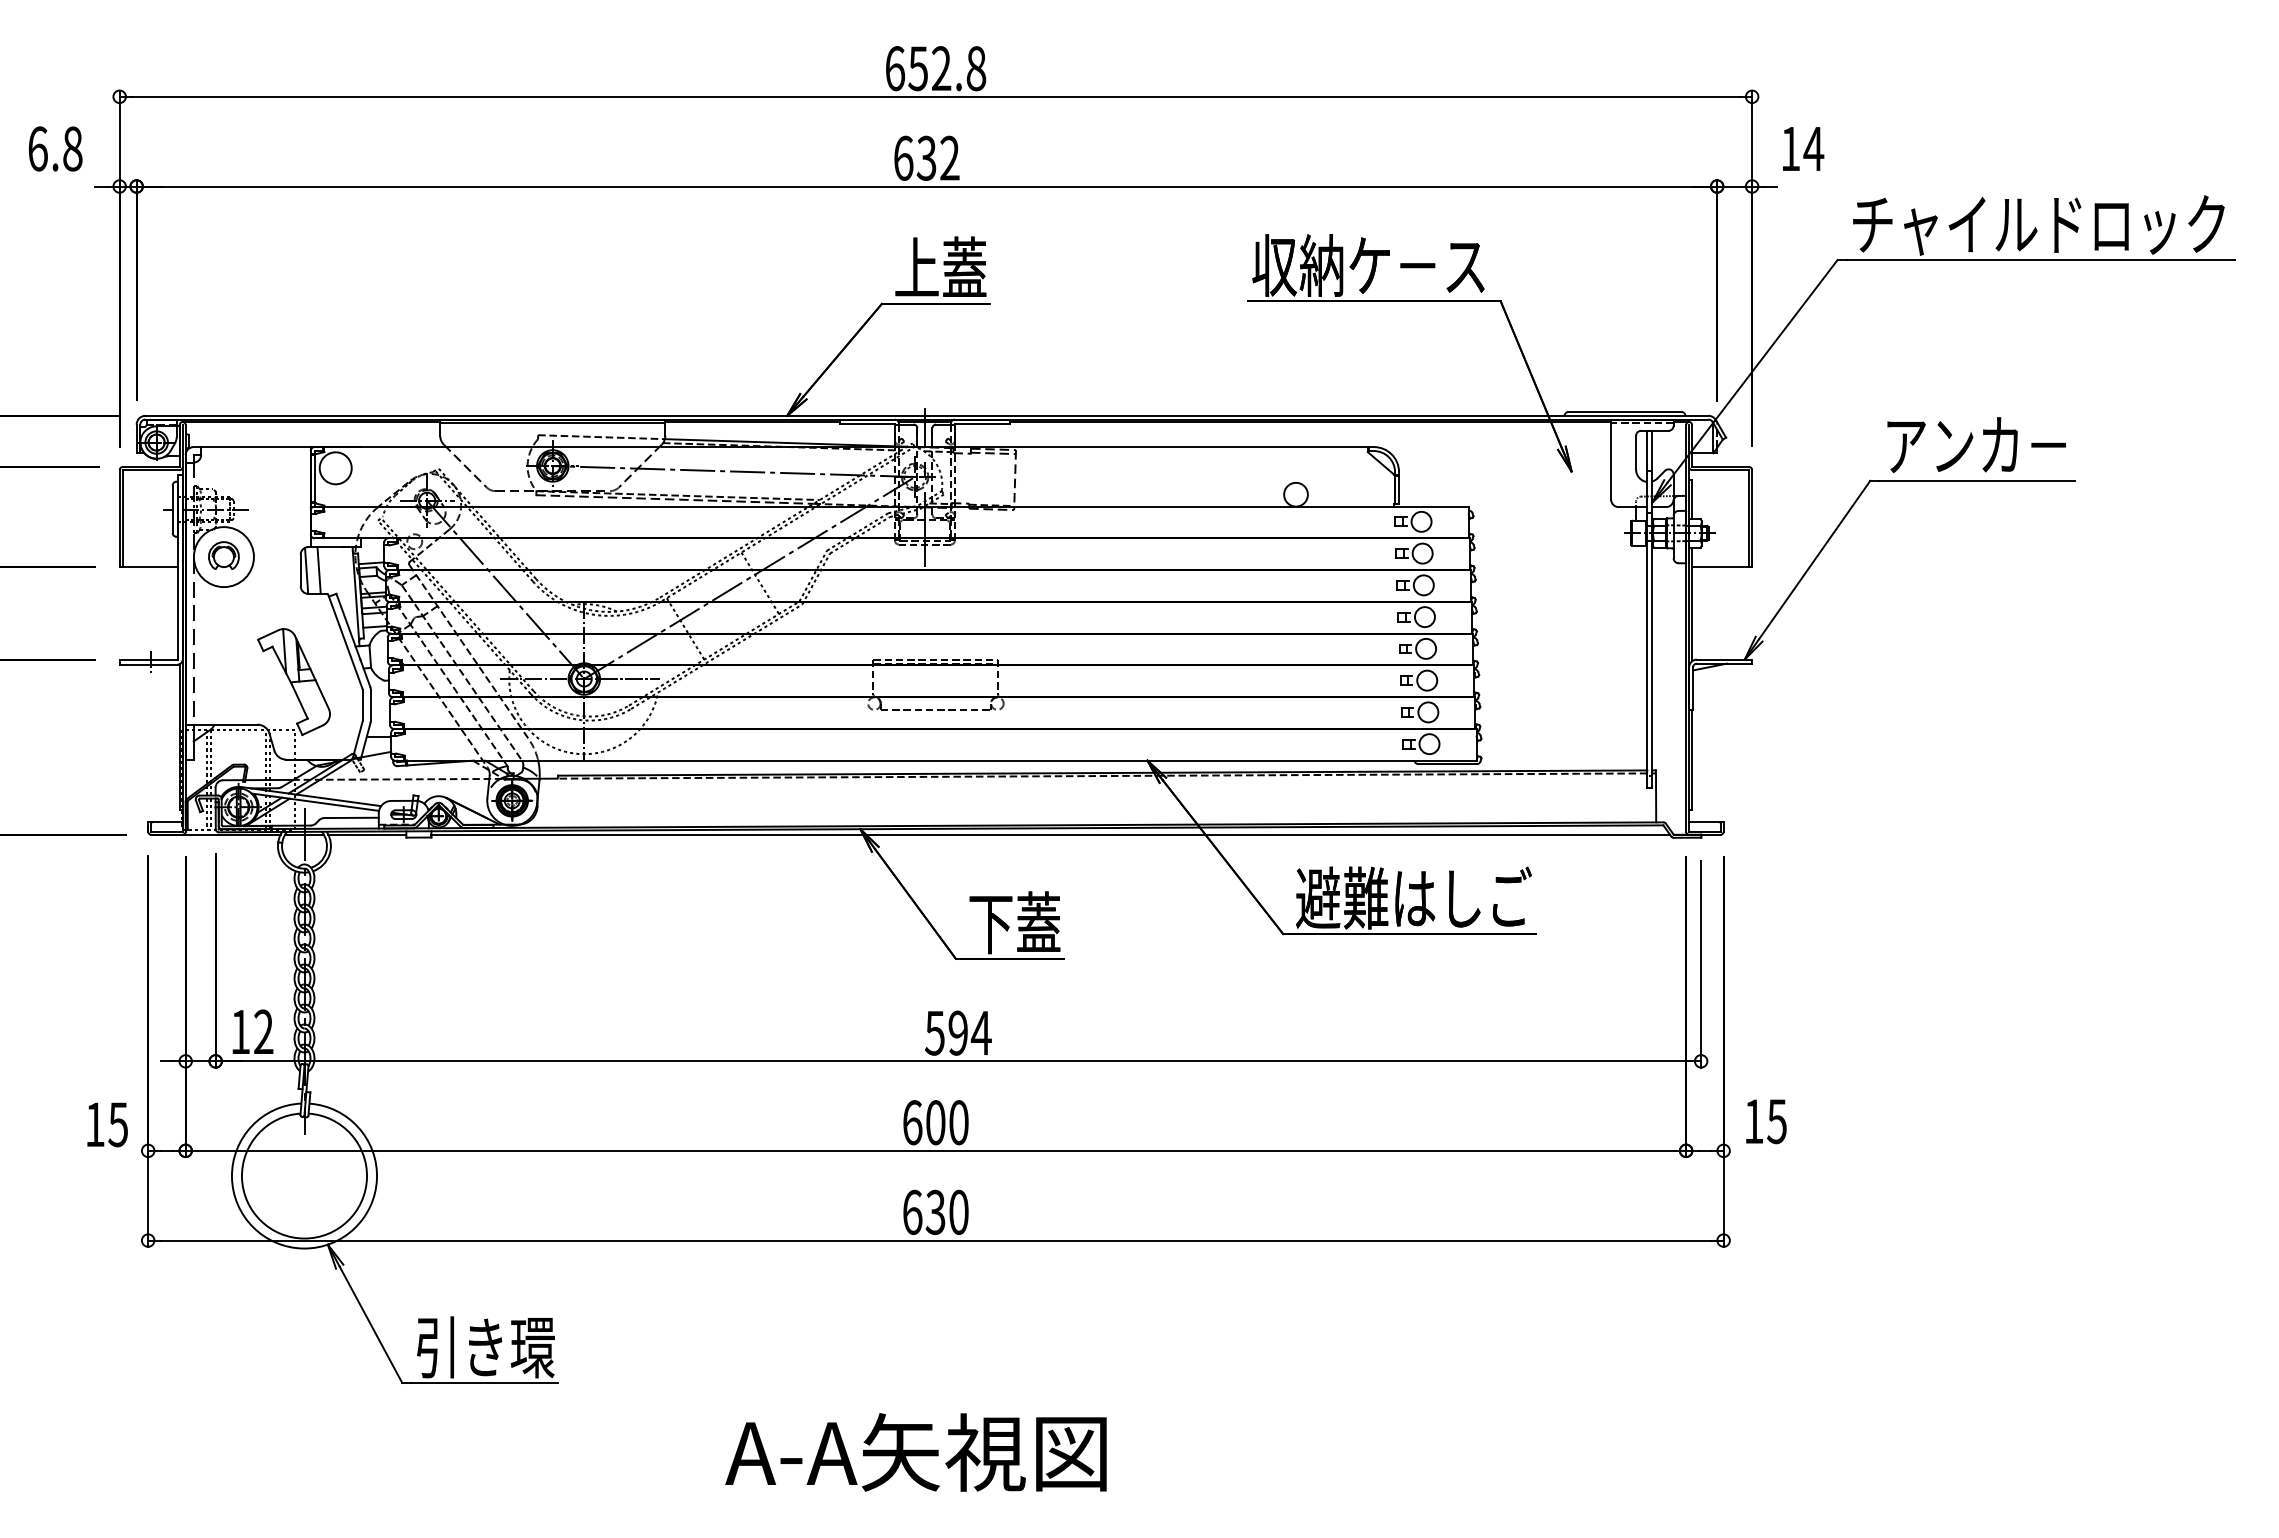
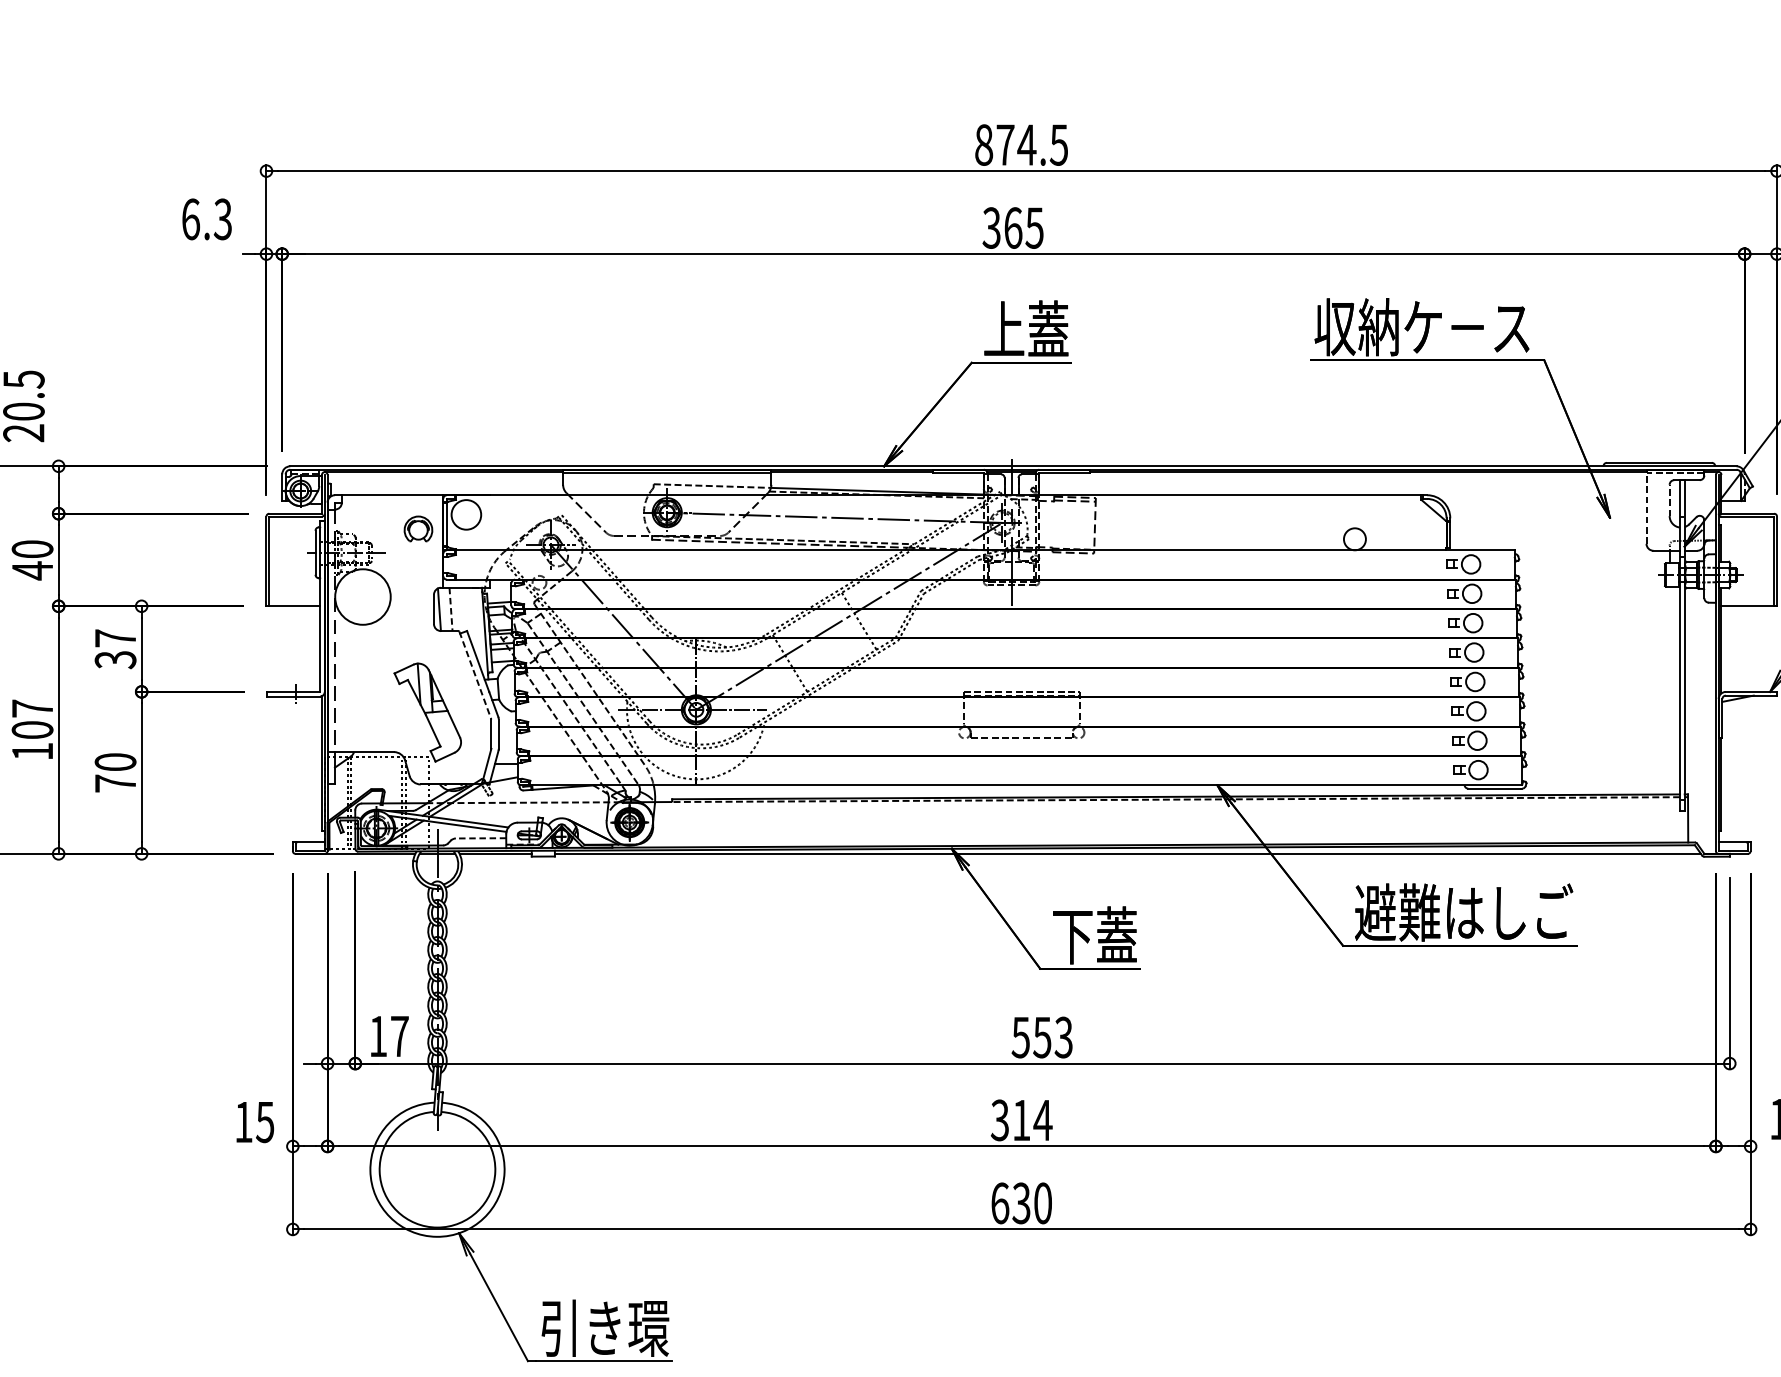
text: (935, 68) -> (1021, 144), 652.8 -> 874.5
text: (72, 148) -> (222, 218), 6.8 -> 6.3
text: (926, 157) -> (1013, 227), 632 -> 365
line: (1636, 452) -> (1670, 500), solid -> dashed
line: (1611, 459) -> (1646, 506), solid -> dashed
part: (223, 555) -> (418, 528), moved
line: (319, 570) -> (451, 609), solid -> dashed
line: (345, 642) -> (475, 676), solid -> dashed
line: (351, 817) -> (480, 837), solid -> dashed
text: (263, 1031) -> (399, 1035), 12 -> 17
text: (969, 1032) -> (1052, 1036), 594 -> 553
text: (935, 1122) -> (1021, 1120), 600 -> 314

